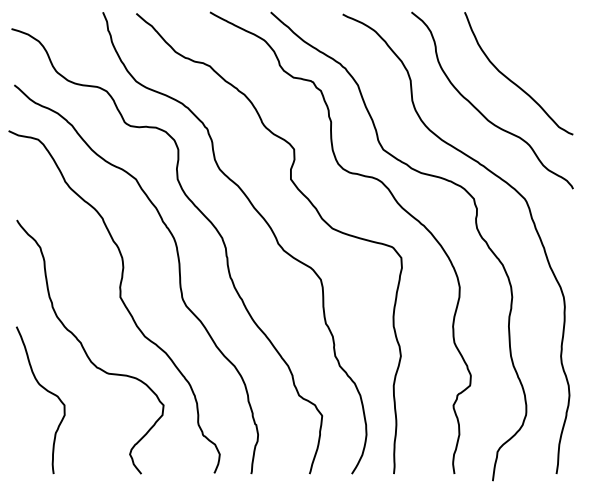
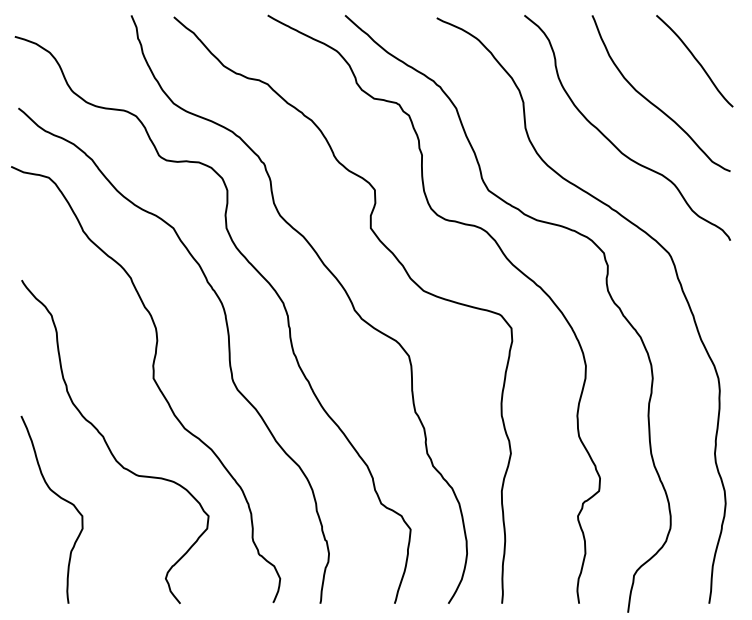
curve: (544, 46) -> (693, 59), added

